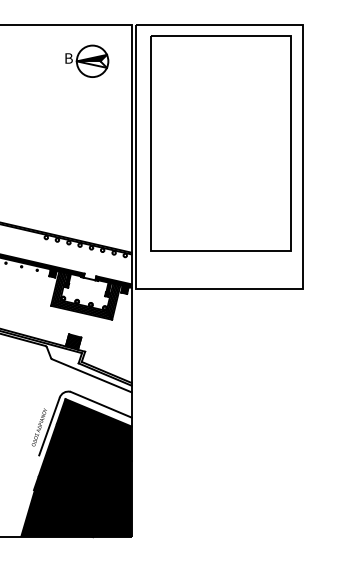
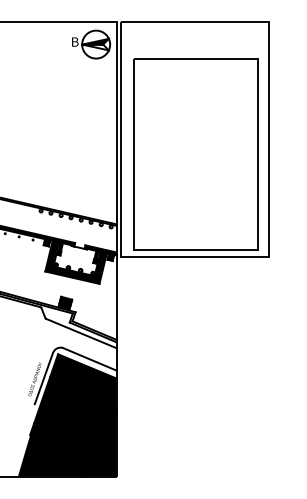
part: (87, 61) -> (91, 44), moved
part: (220, 143) -> (195, 154), moved

